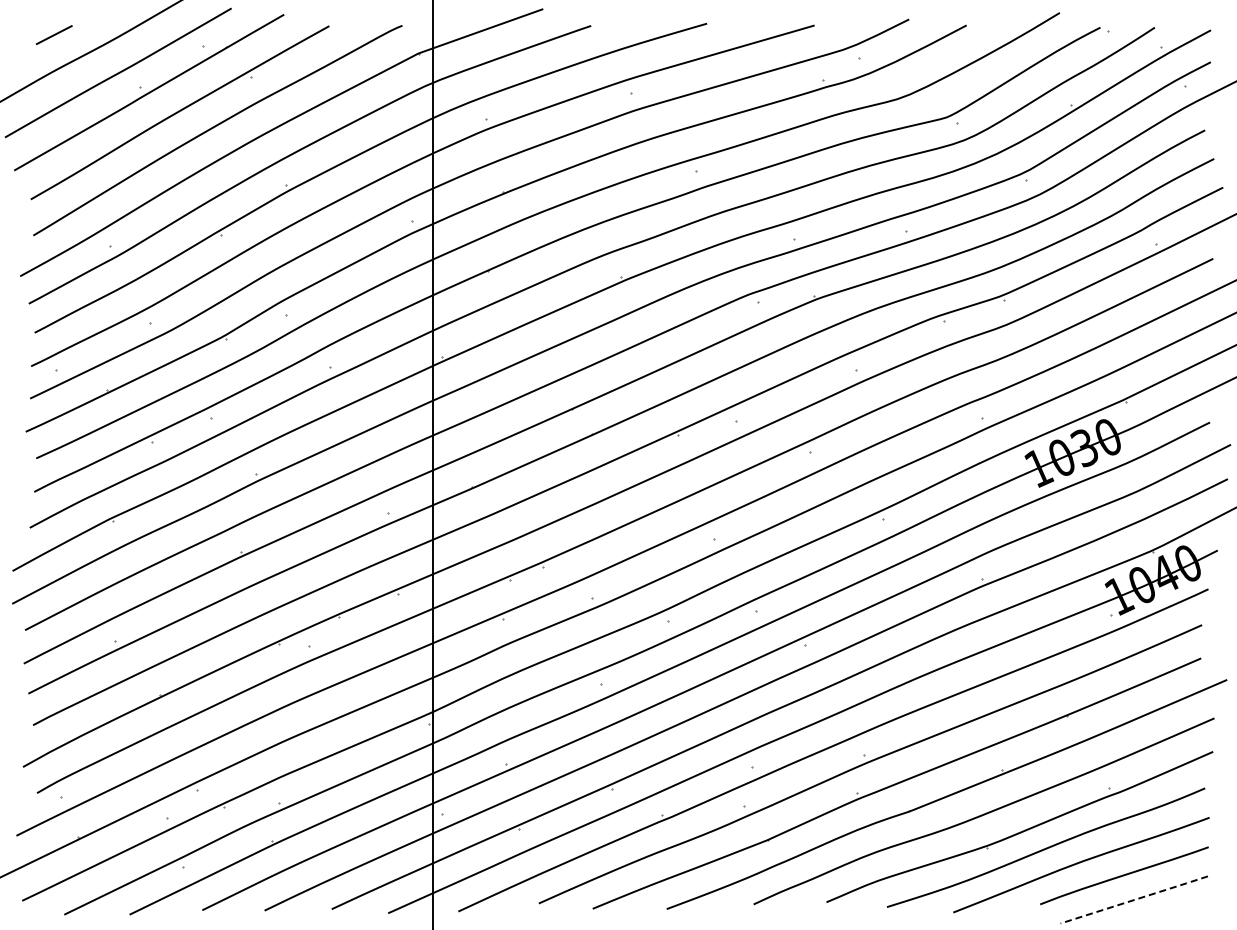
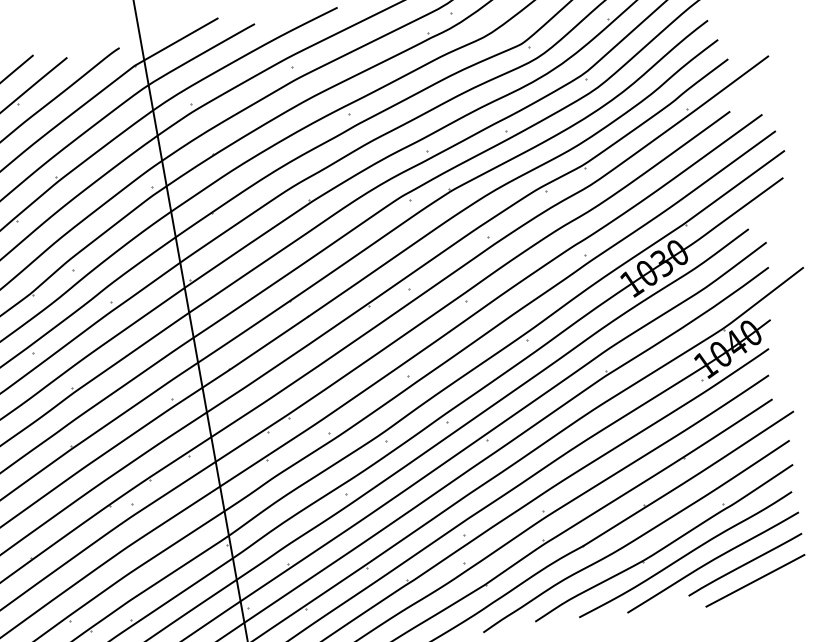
line: (1134, 899) -> (755, 580), dashed -> solid

